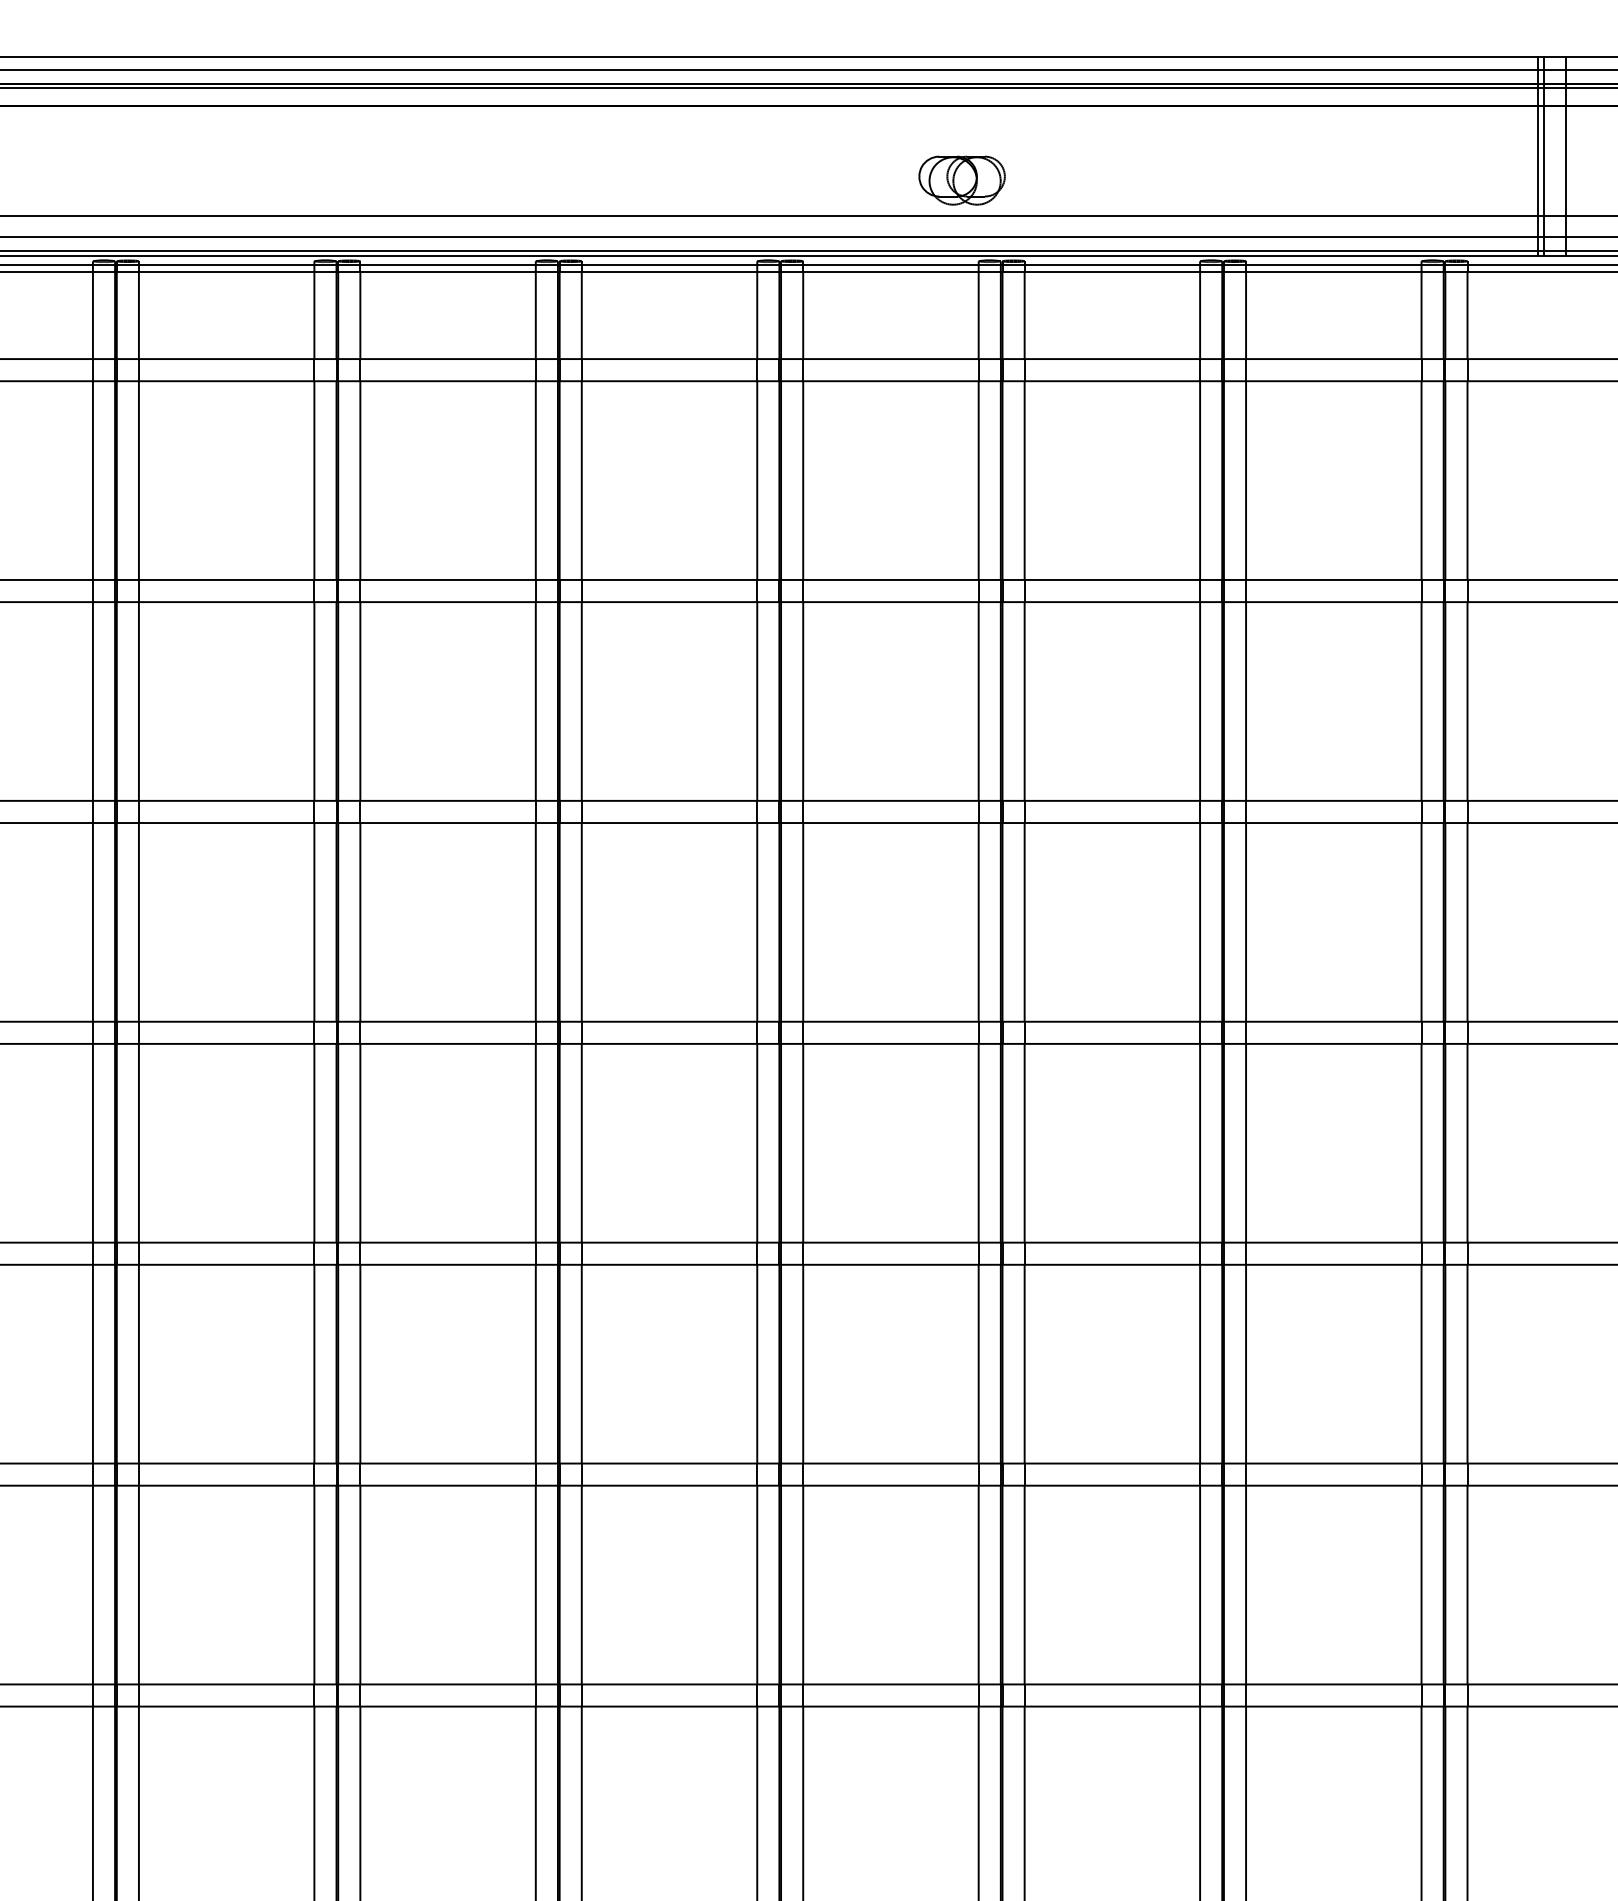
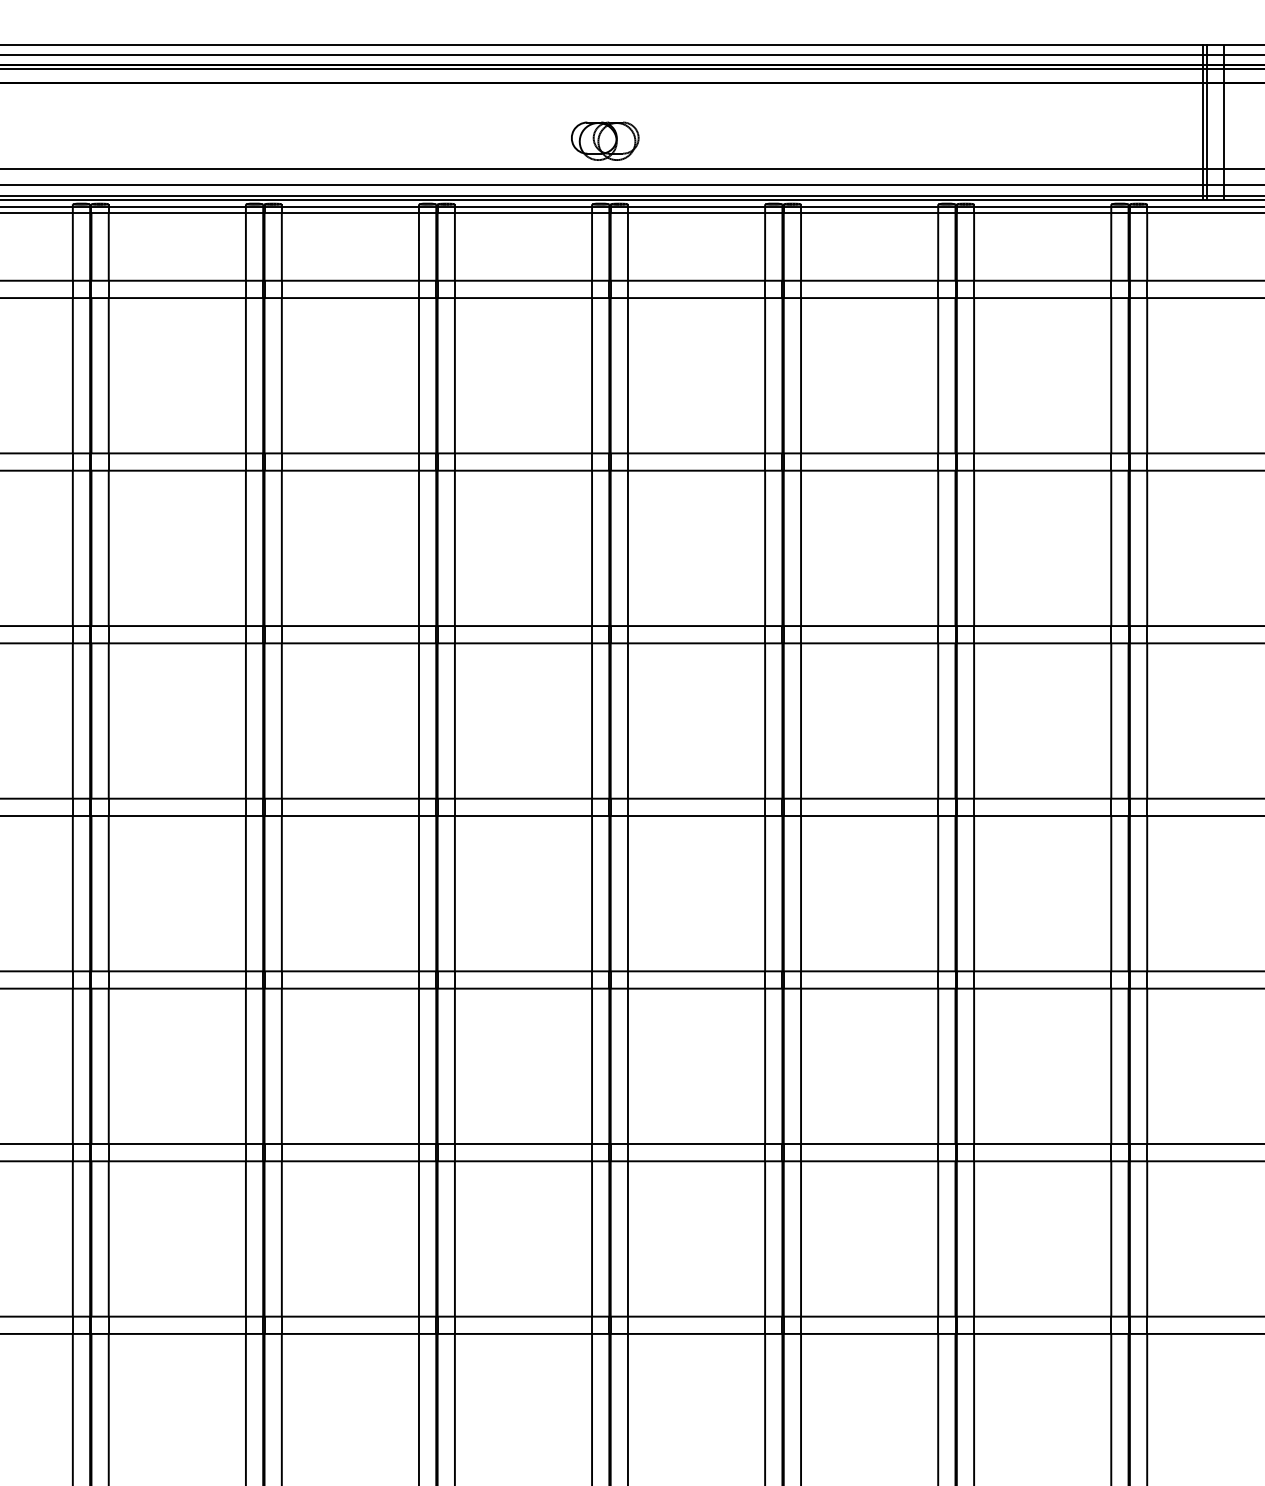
part: (961, 180) -> (604, 141), moved

